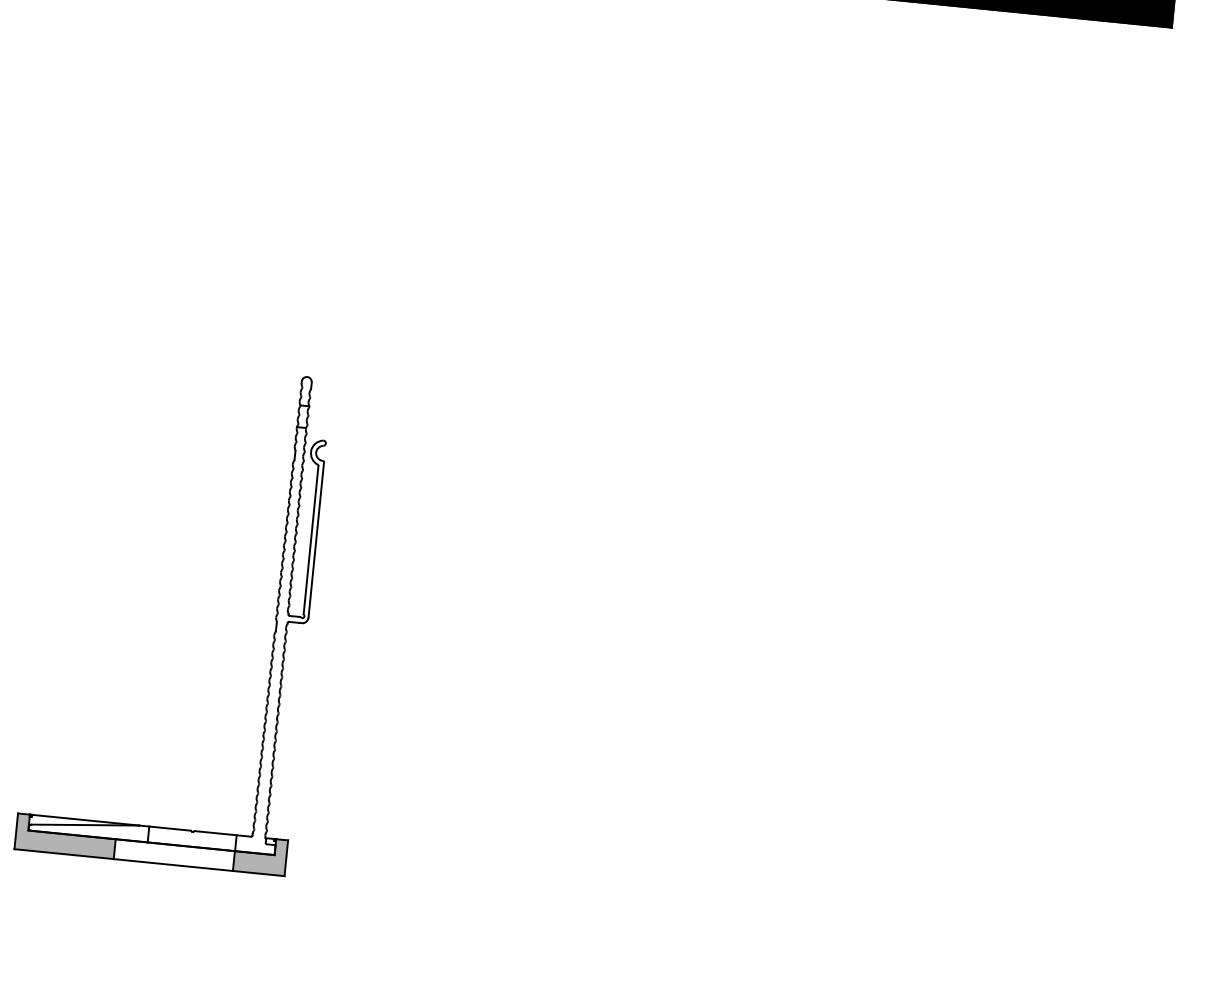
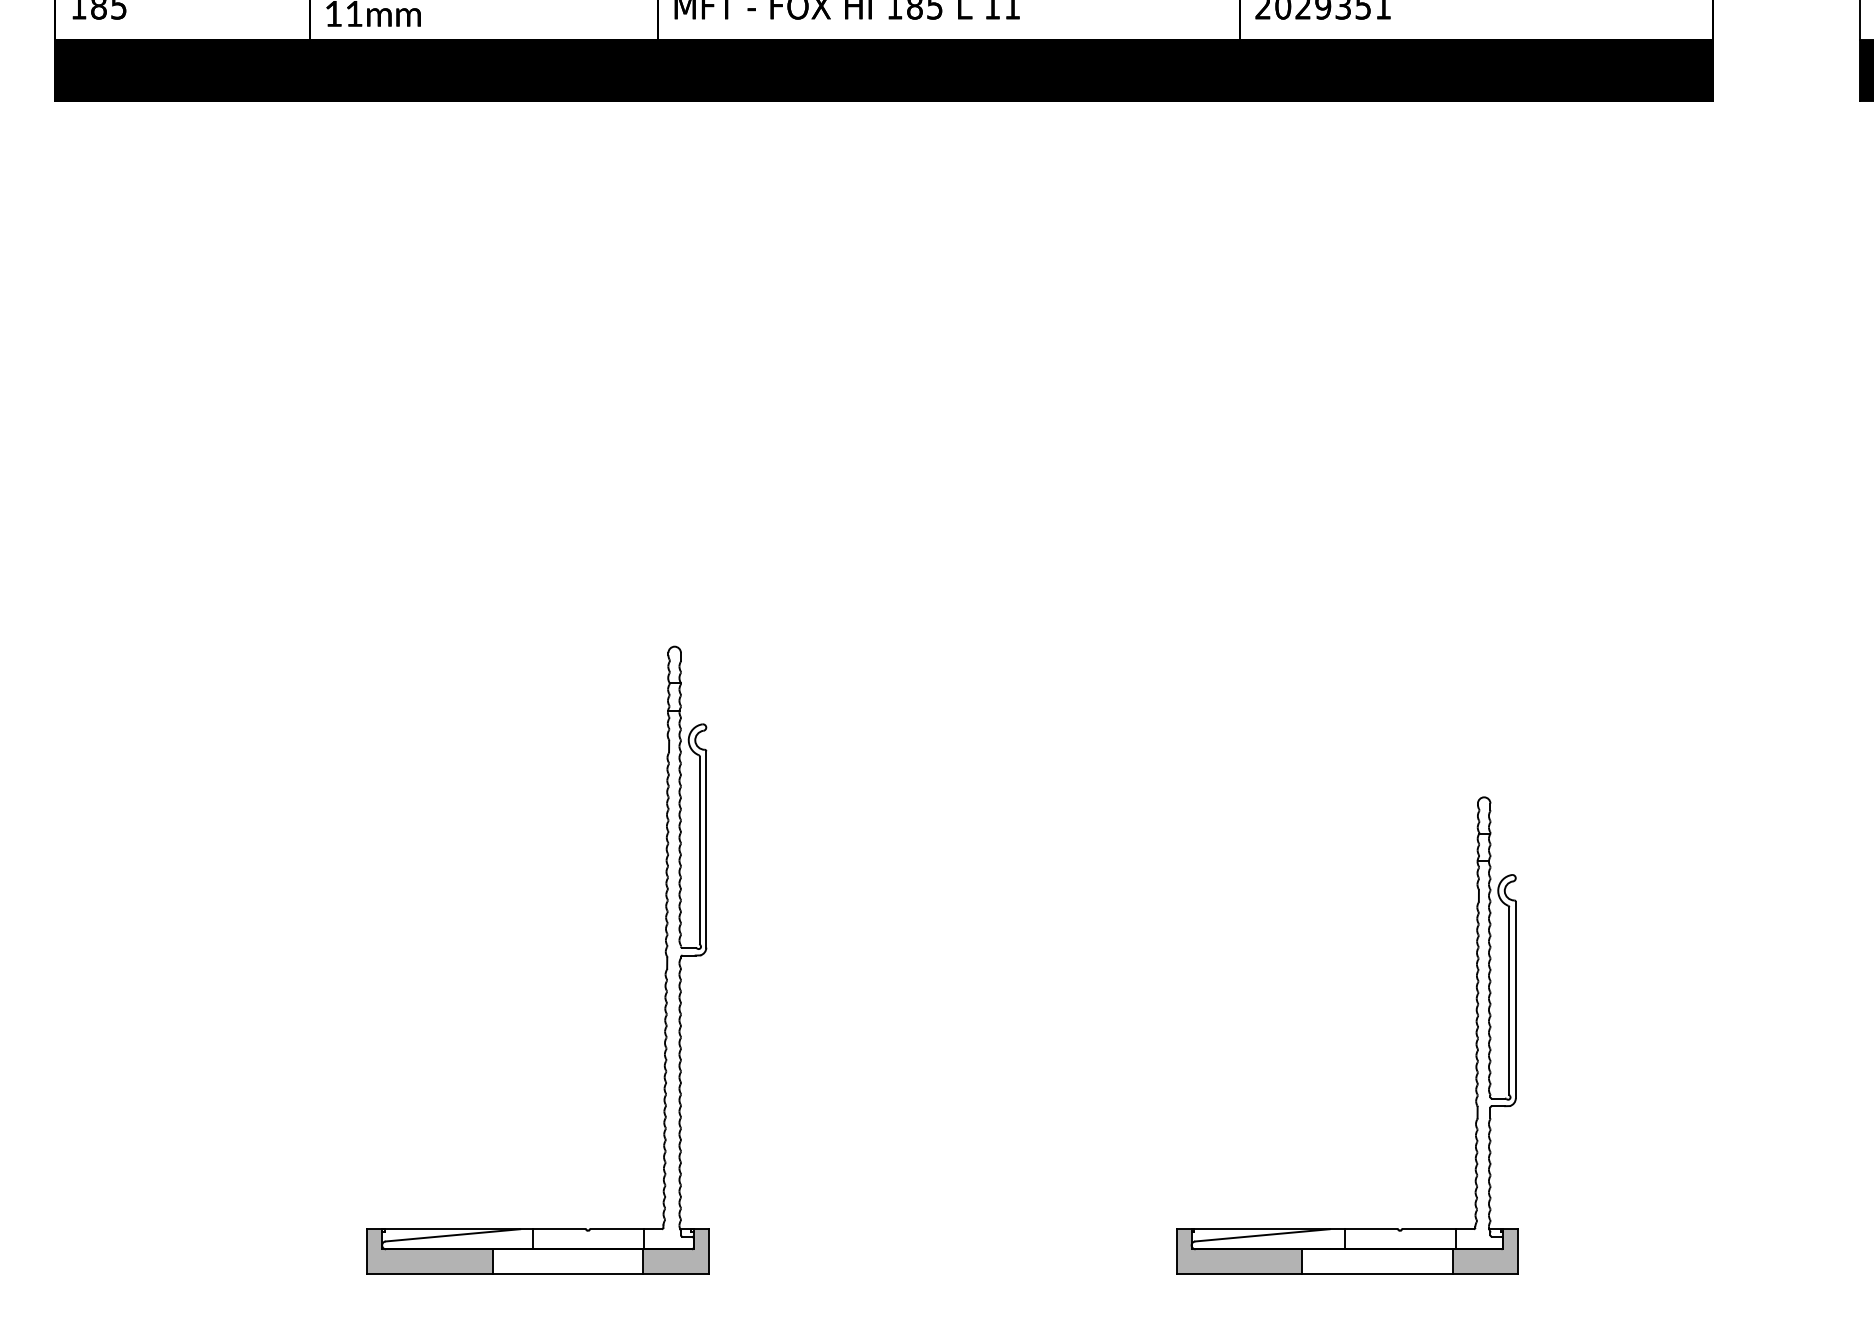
part: (910, 746) -> (1475, 1034), added

